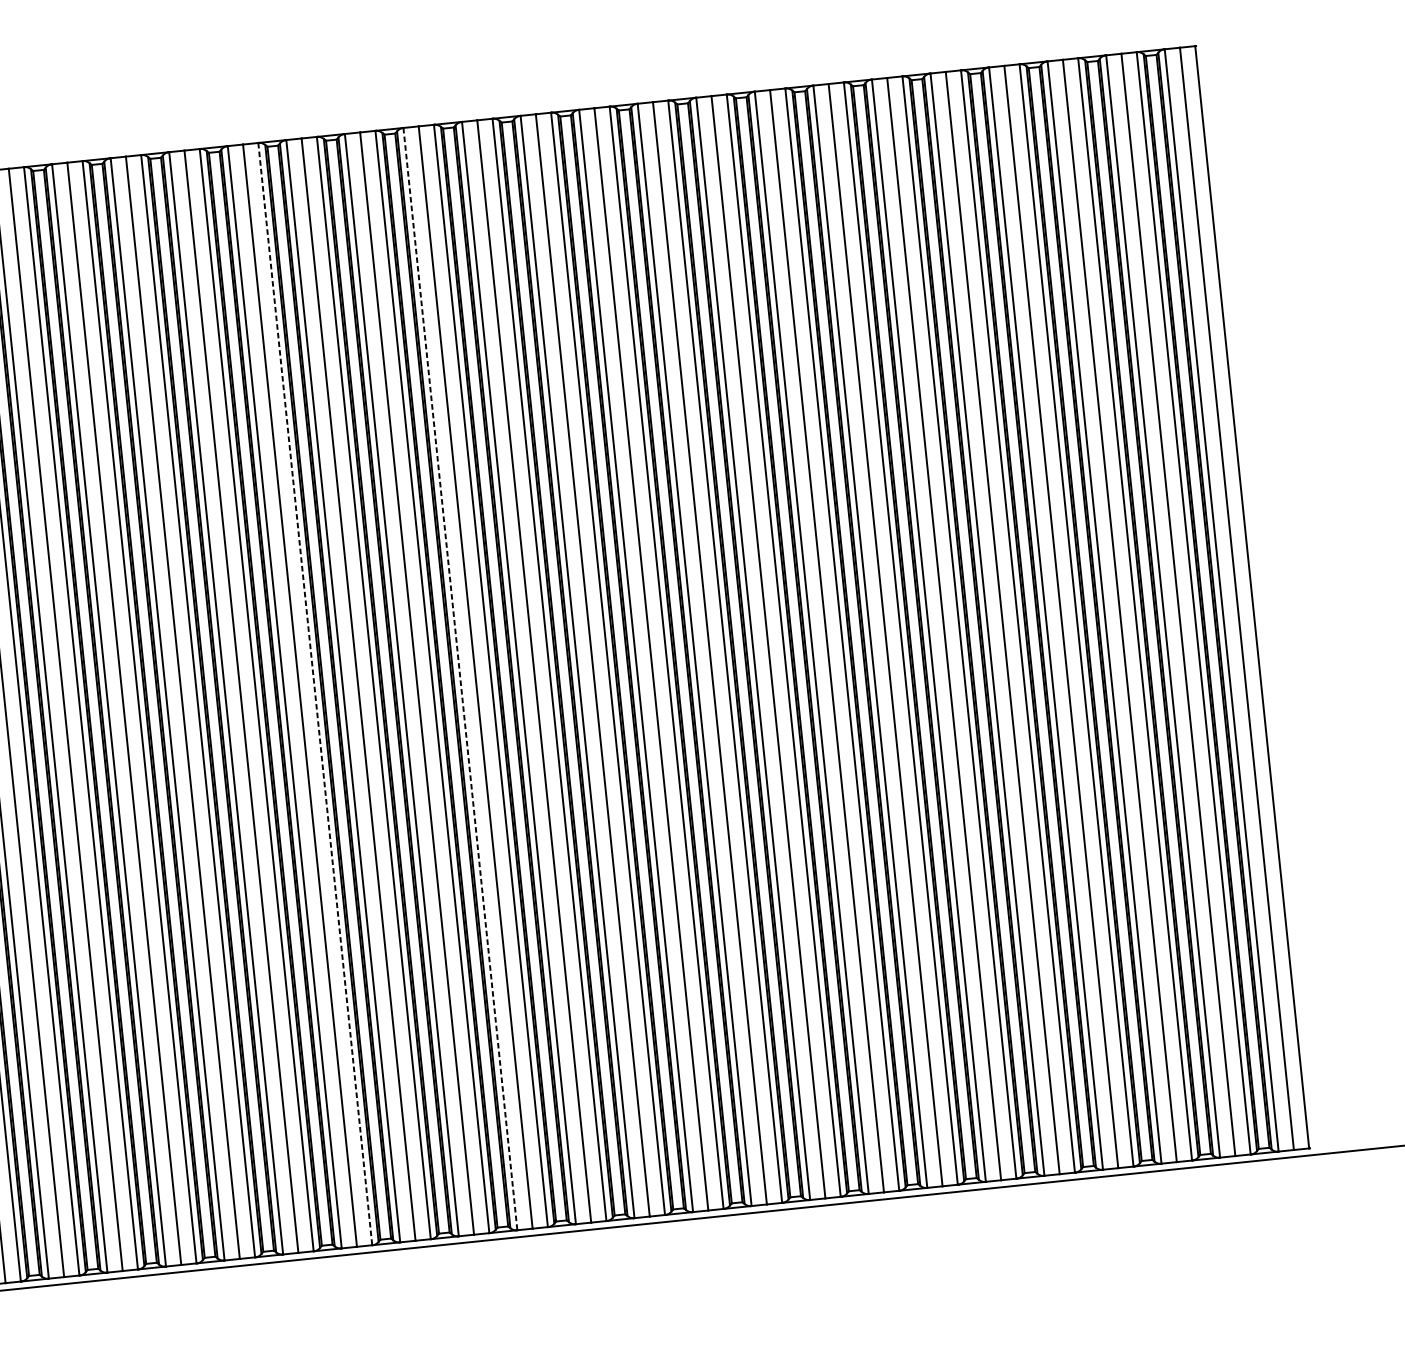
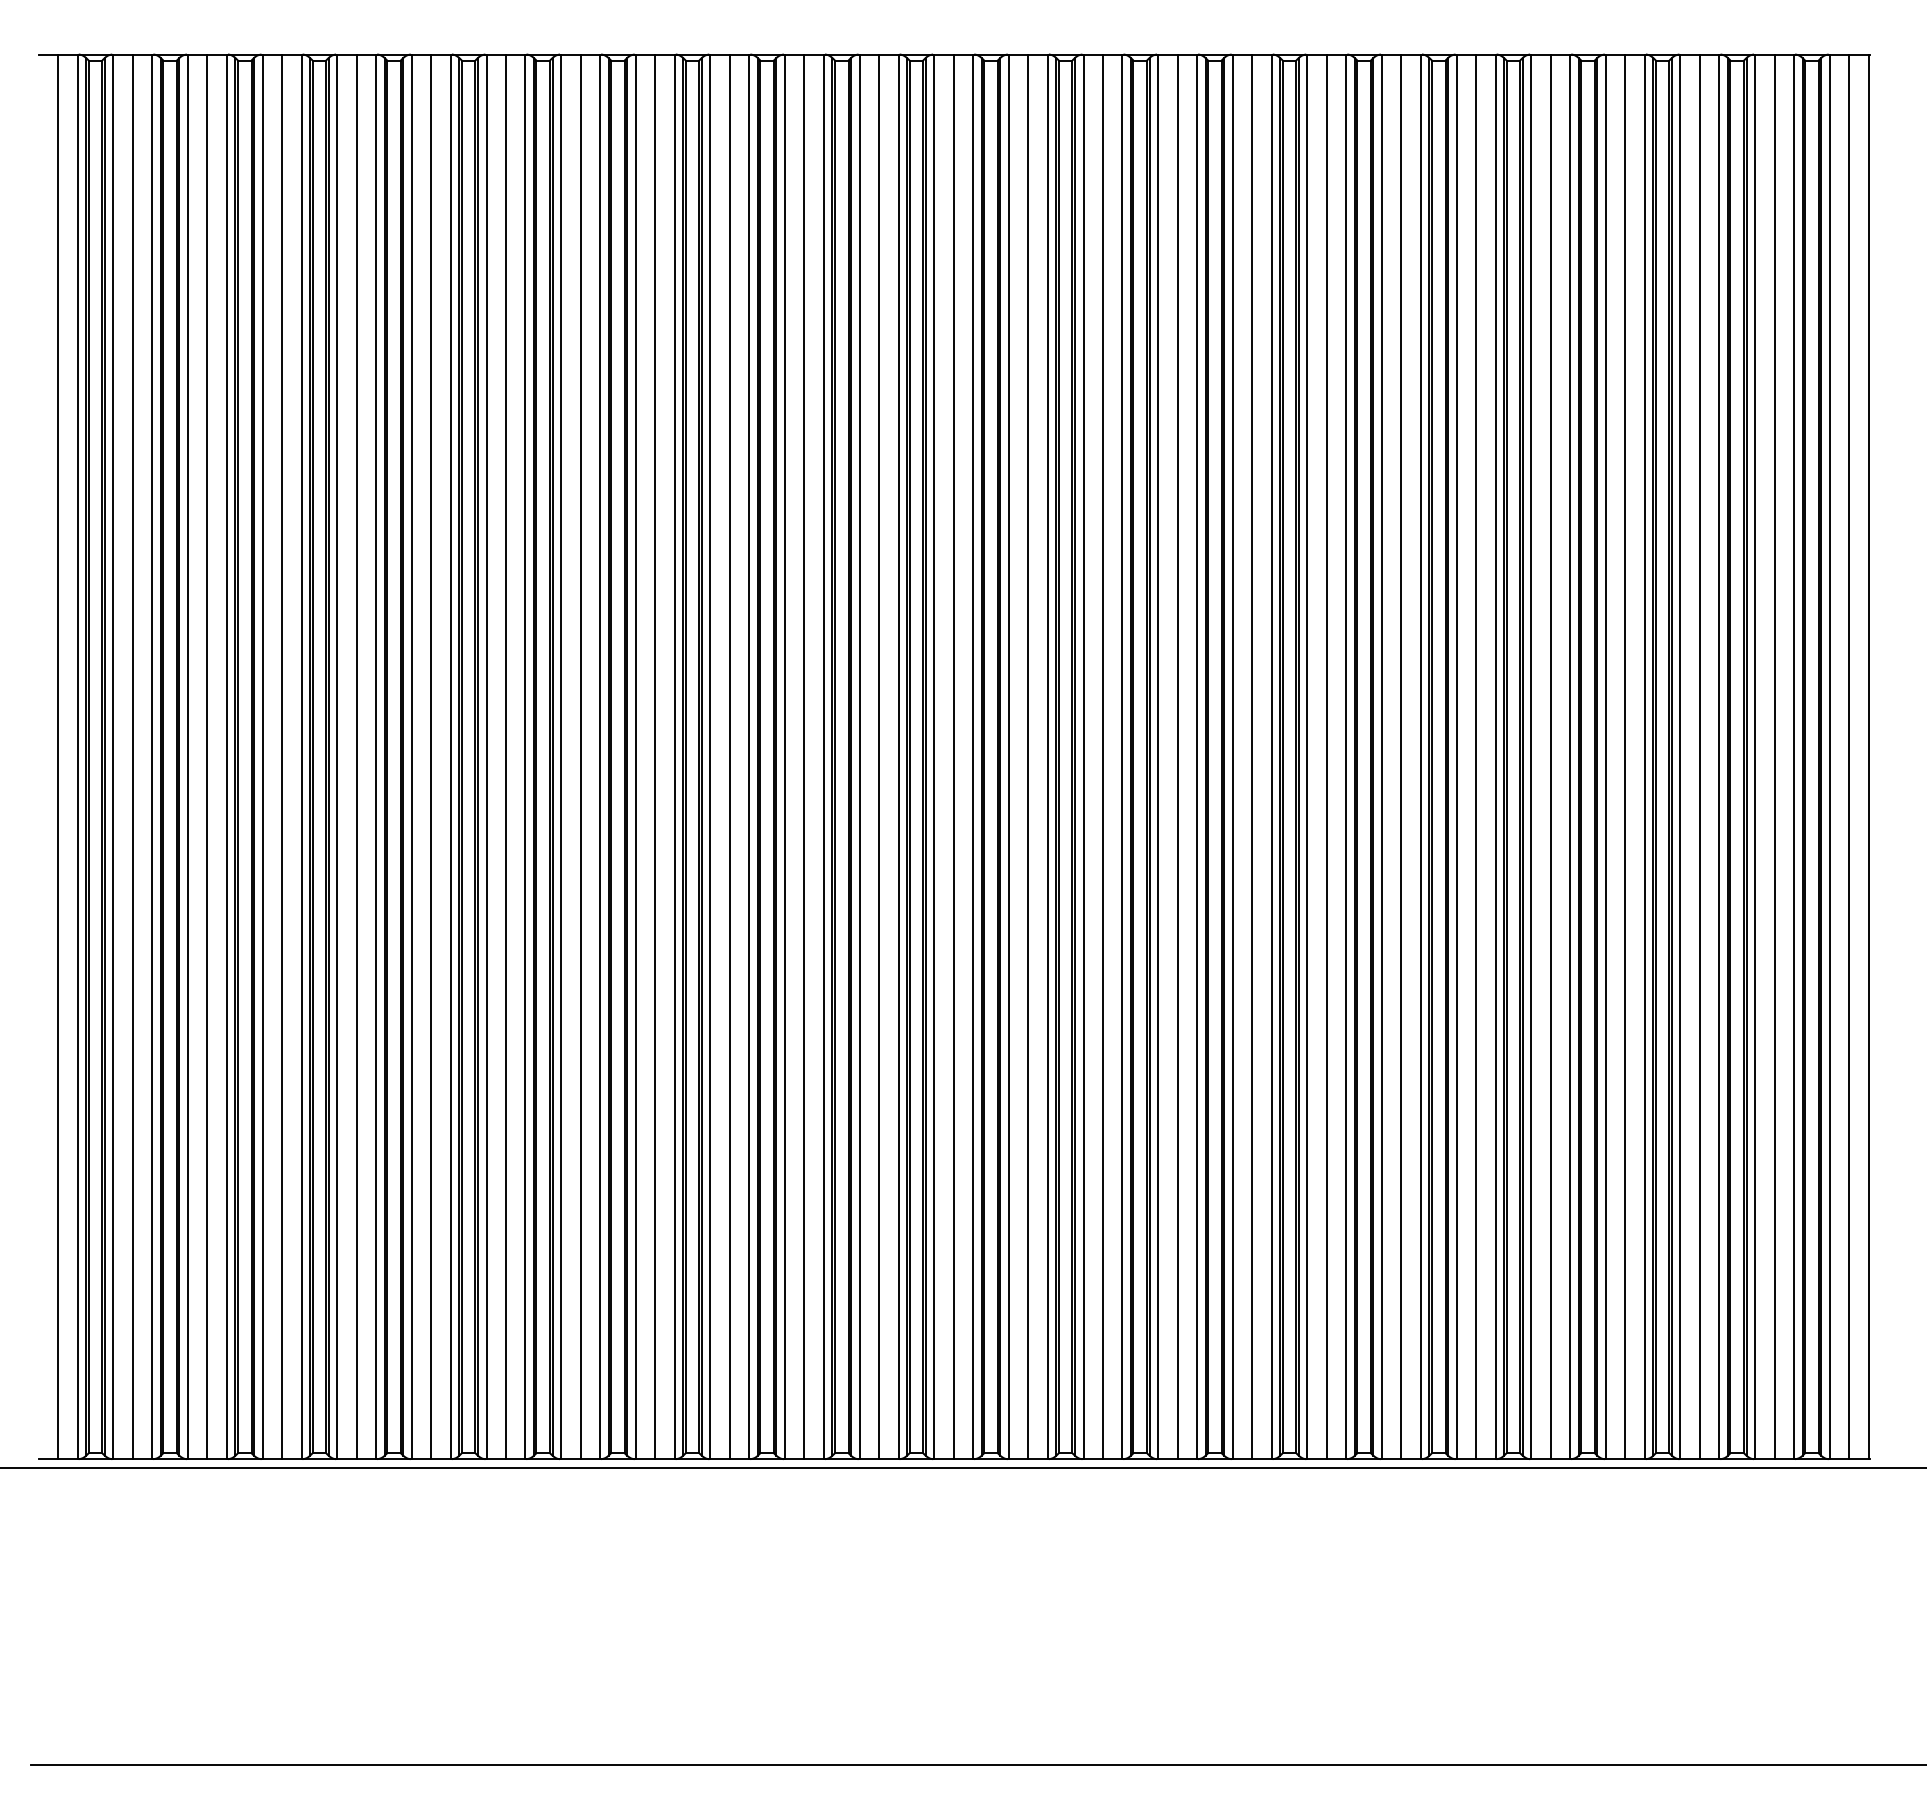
line: (460, 679) -> (859, 757), dashed -> solid
line: (315, 694) -> (674, 757), dashed -> solid

